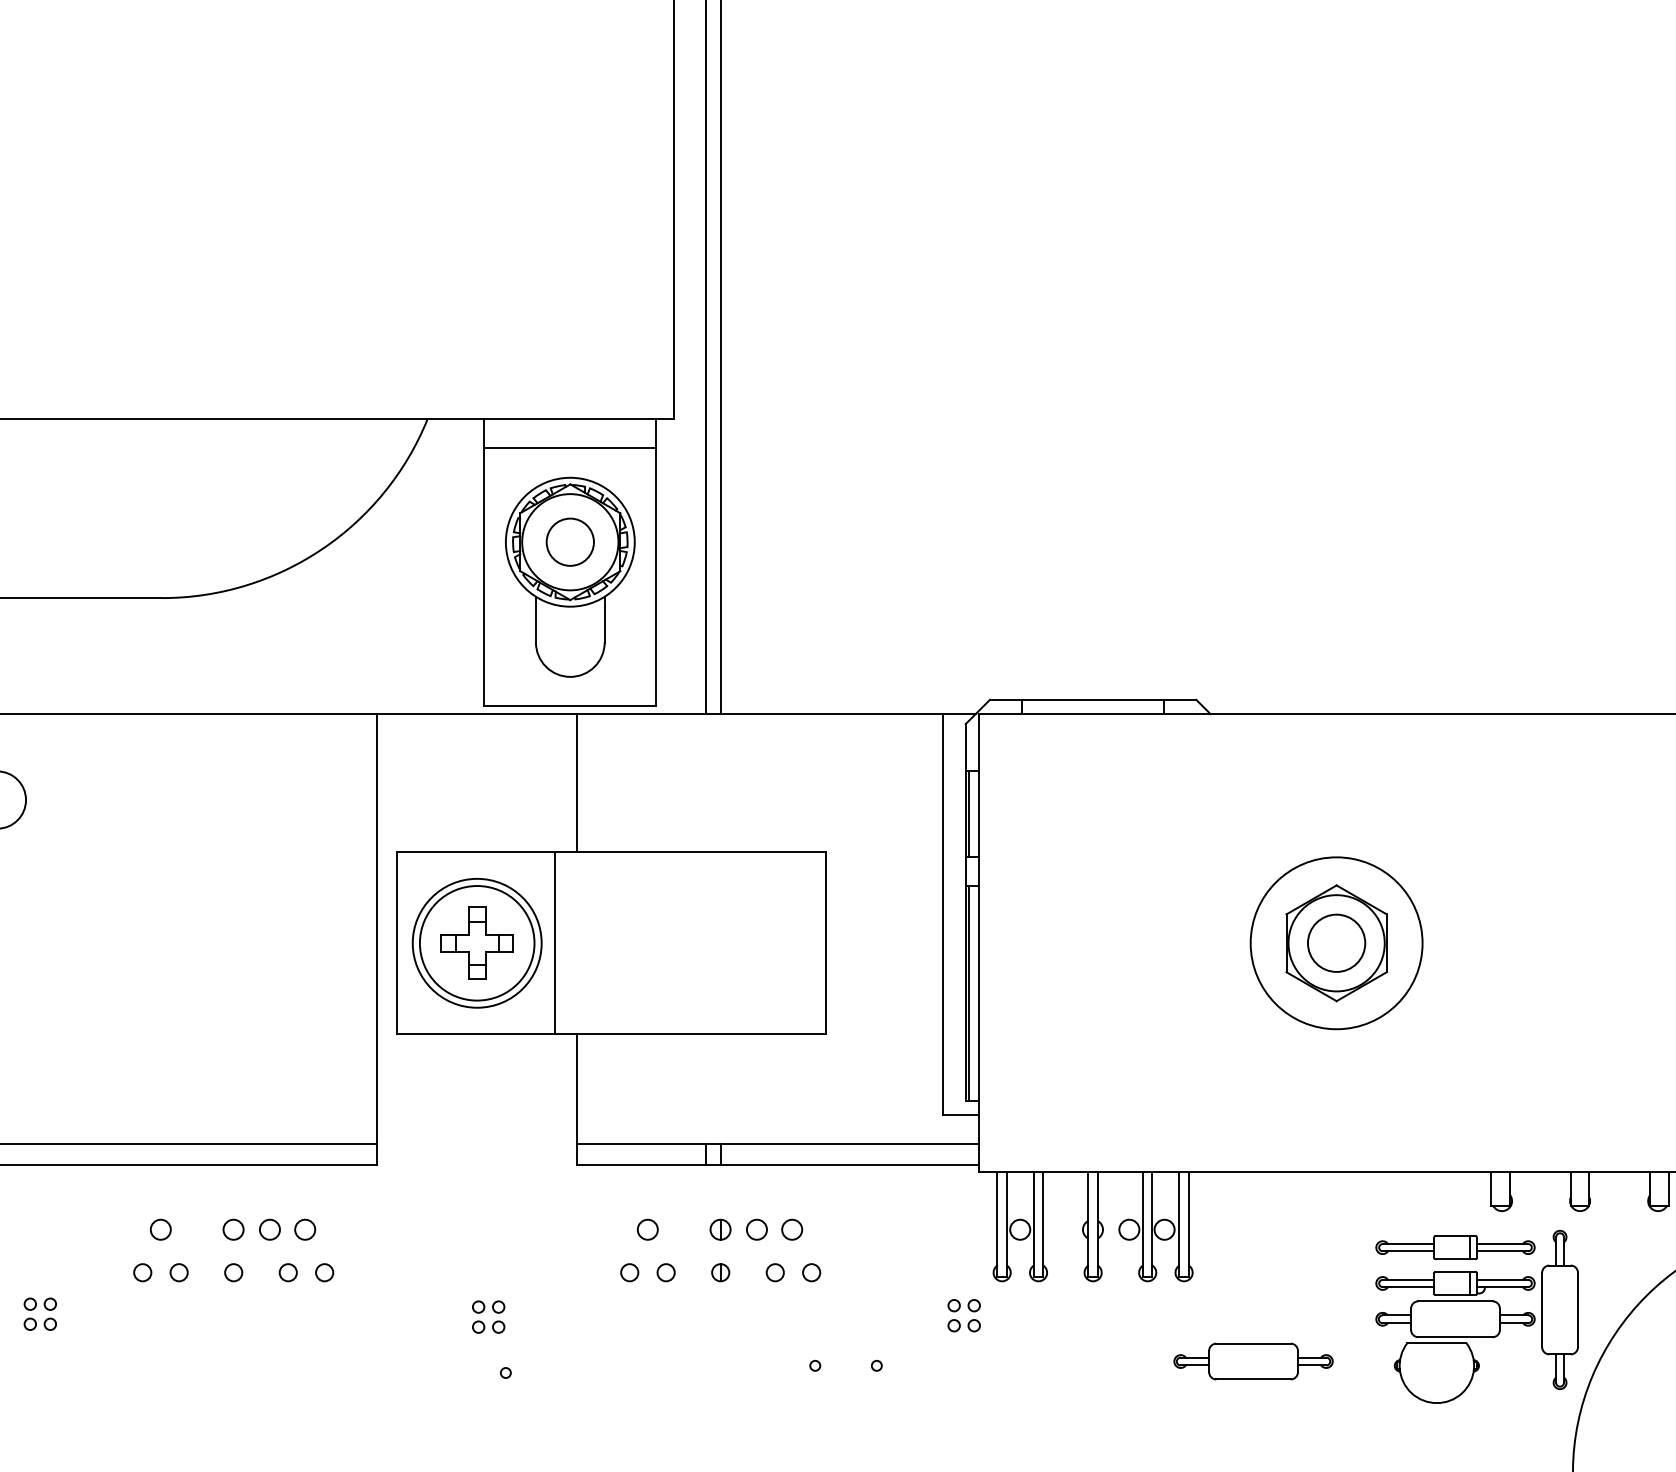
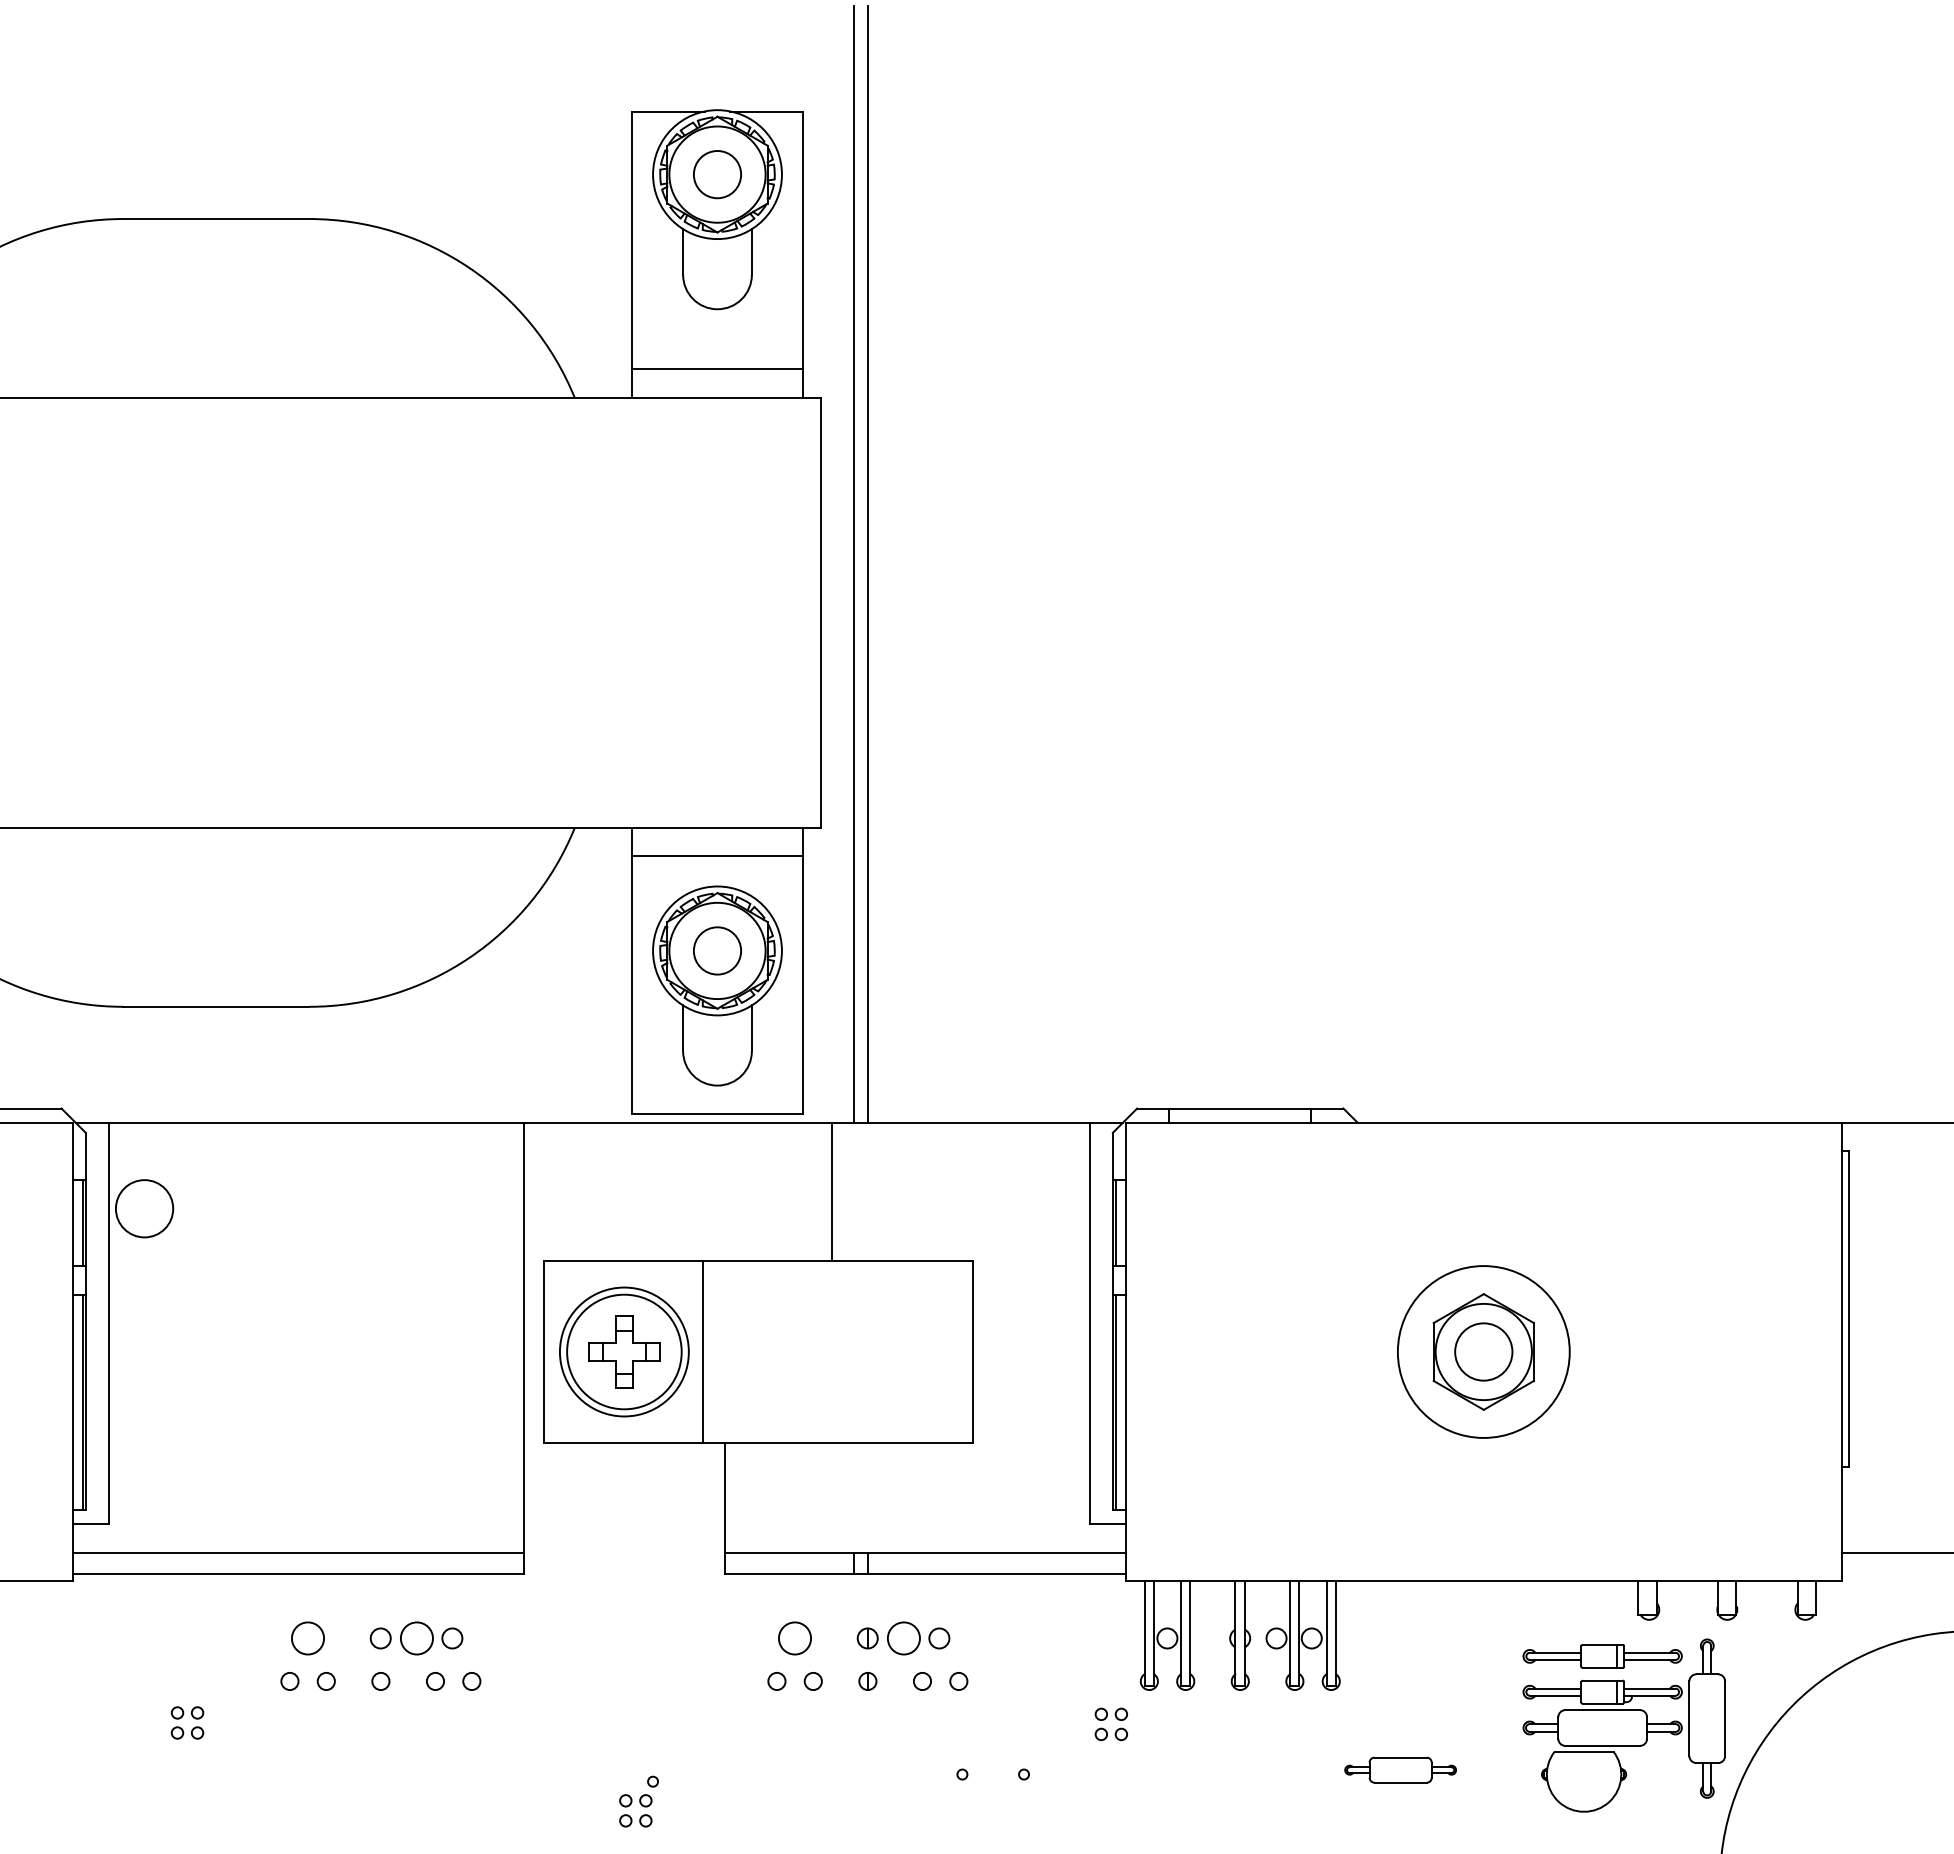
line: (577, 782) -> (831, 1191), moved
circle: (160, 1229) -> (307, 1638), size x1.6
circle: (270, 1229) -> (417, 1638), size x1.6
circle: (647, 1229) -> (794, 1638), size x1.6
circle: (757, 1229) -> (904, 1638), size x1.6
part: (483, 1311) -> (630, 1805), moved
part: (1253, 1360) -> (1400, 1769), size x0.7

